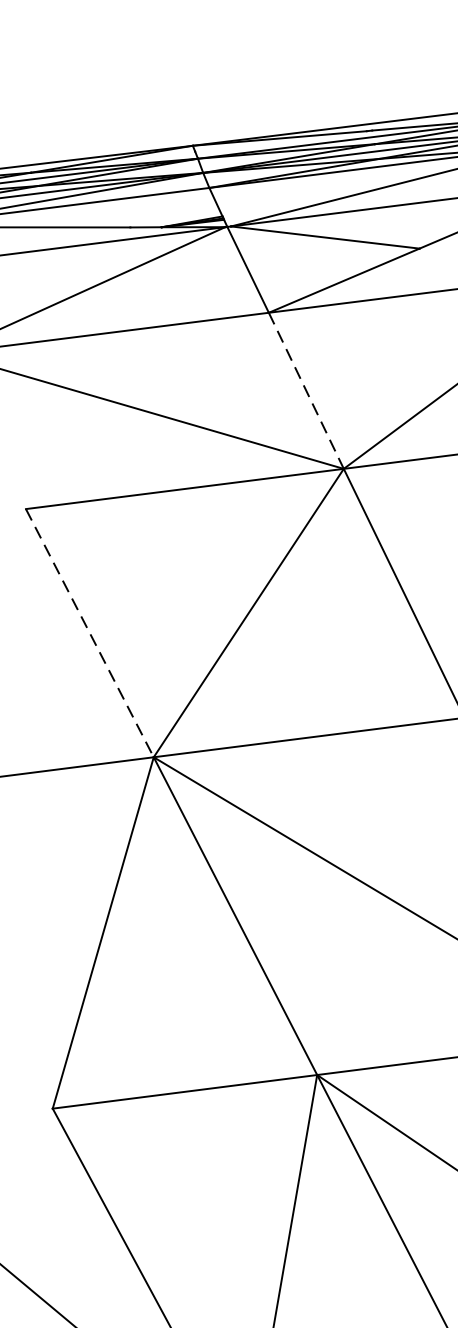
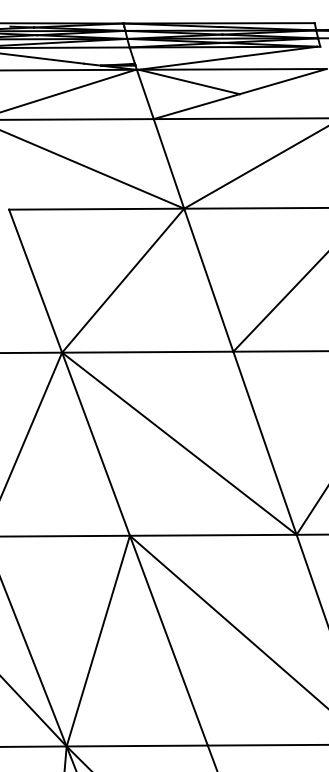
line: (307, 391) -> (169, 164), dashed -> solid
line: (89, 633) -> (35, 281), dashed -> solid

